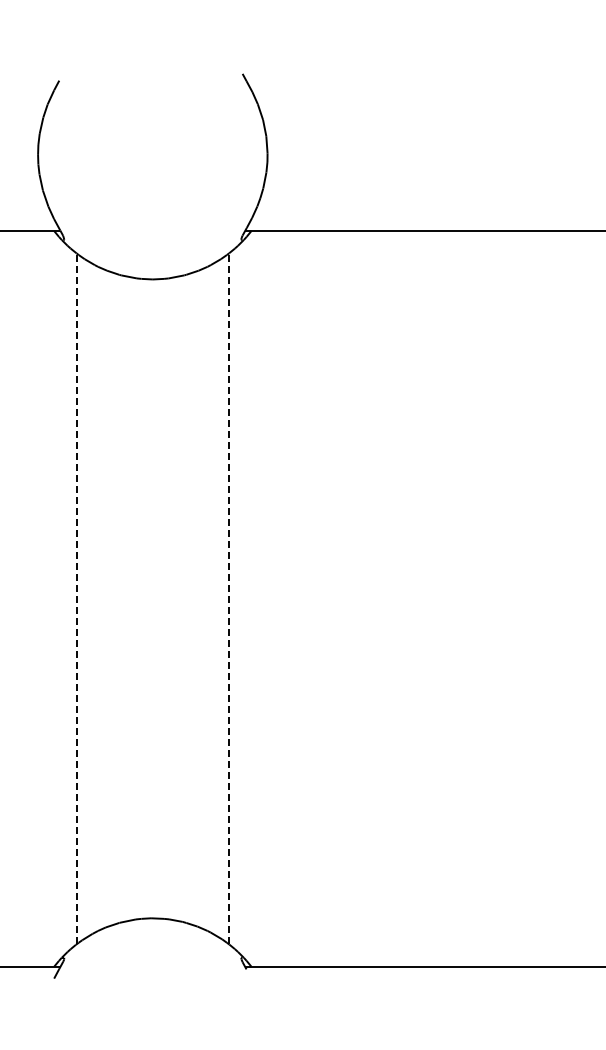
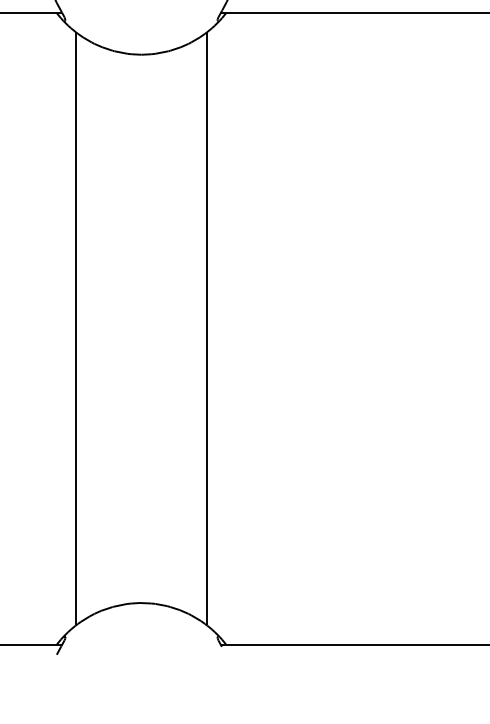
line: (76, 598) -> (76, 328), dashed -> solid
line: (229, 598) -> (207, 328), dashed -> solid

